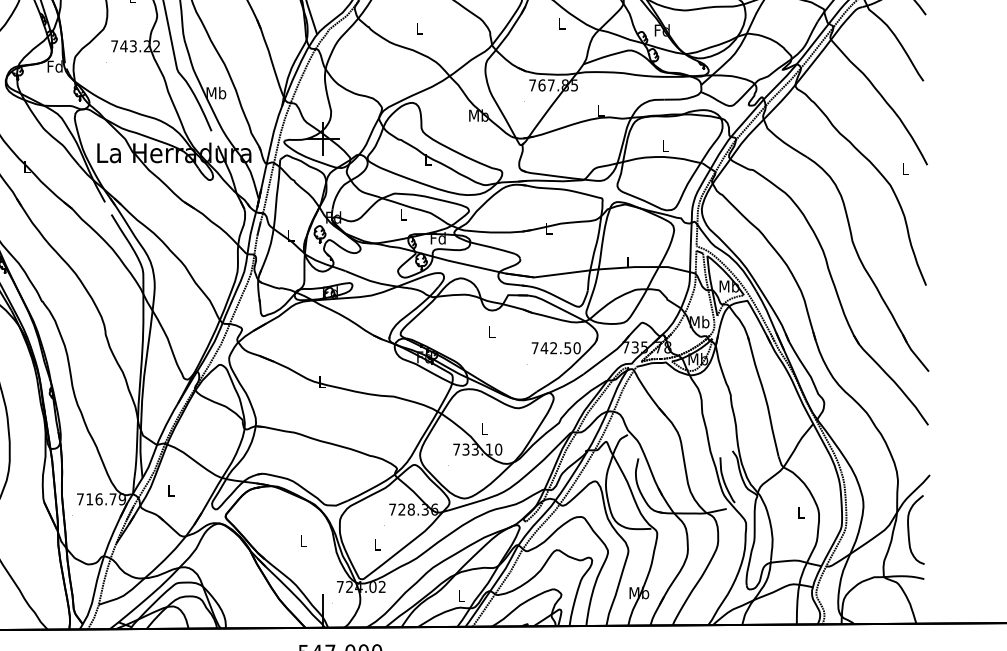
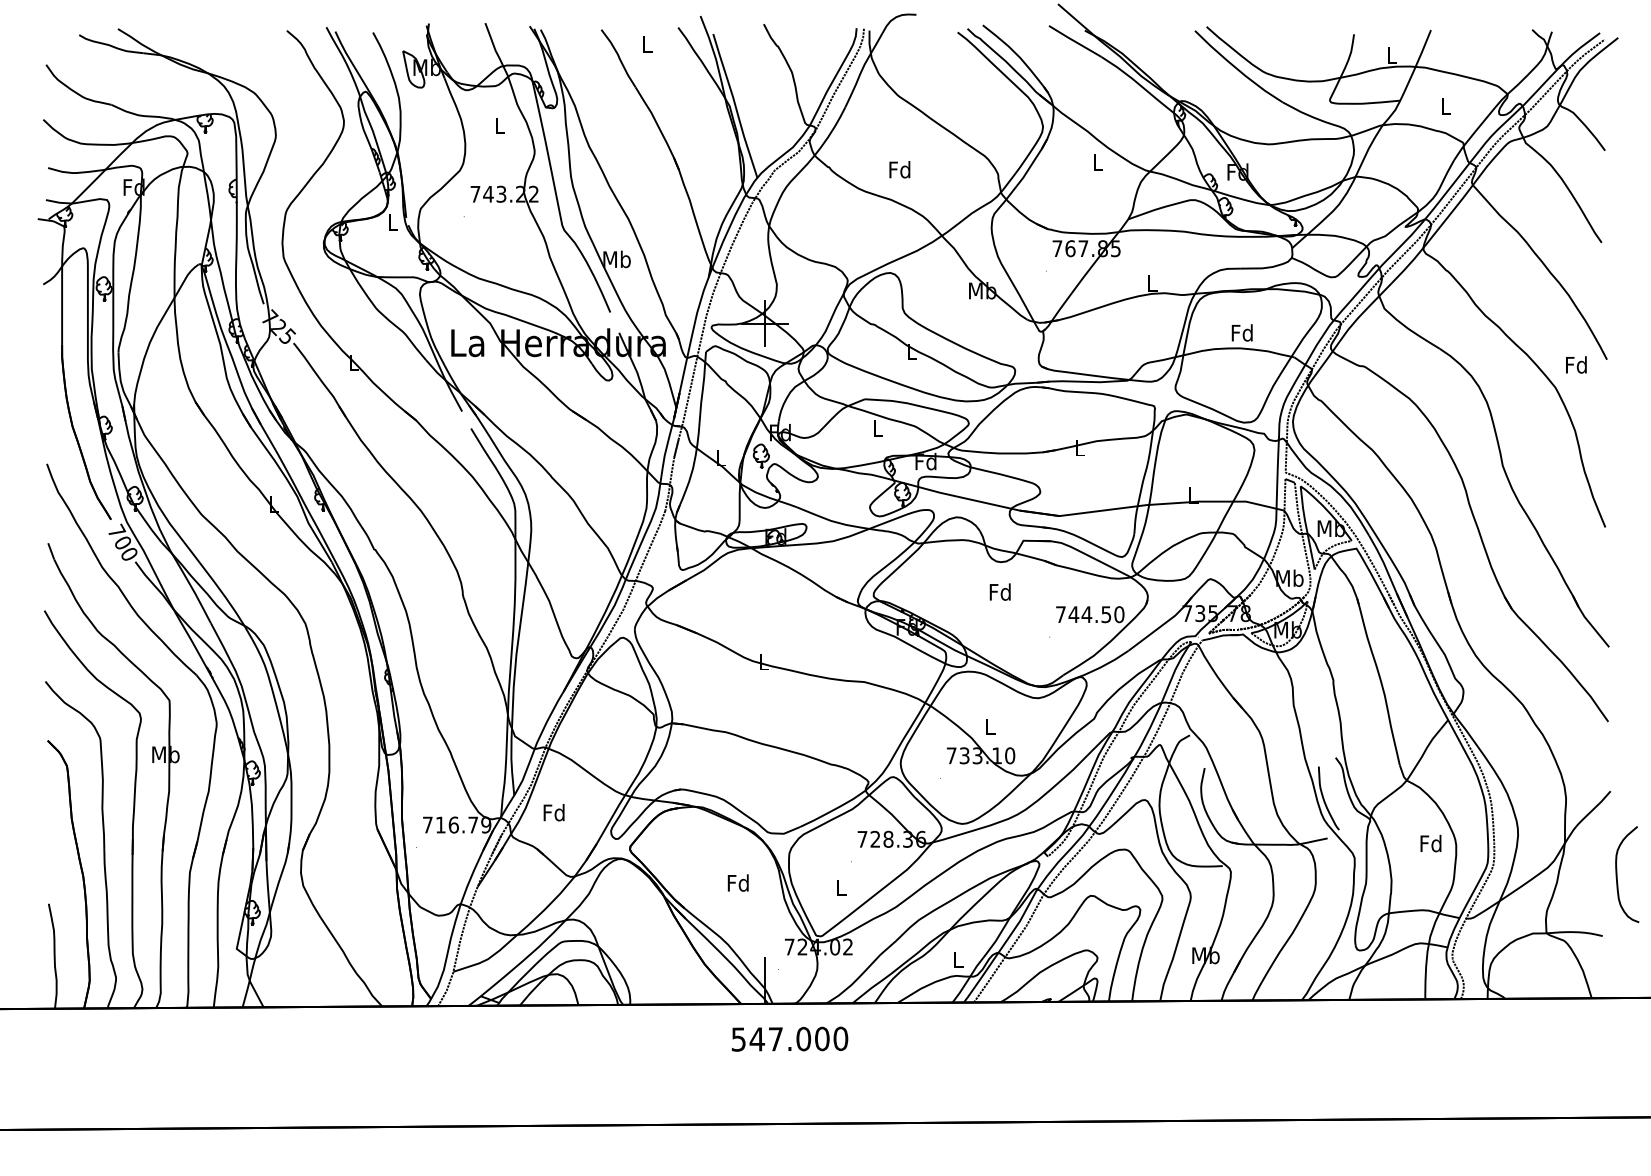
text: (419, 28) -> (899, 169), L -> Fd
text: (55, 66) -> (392, 222), Fd -> L
text: (664, 145) -> (1241, 332), L -> Fd
text: (905, 168) -> (1576, 364), L -> Fd
text: (491, 331) -> (999, 591), L -> Fd
text: (553, 348) -> (1086, 614), 742.50 -> 744.50
text: (170, 490) -> (553, 812), L -> Fd
text: (800, 512) -> (1430, 843), L -> Fd
curve: (909, 529) -> (1617, 874), moved
text: (302, 540) -> (737, 882), L -> Fd

